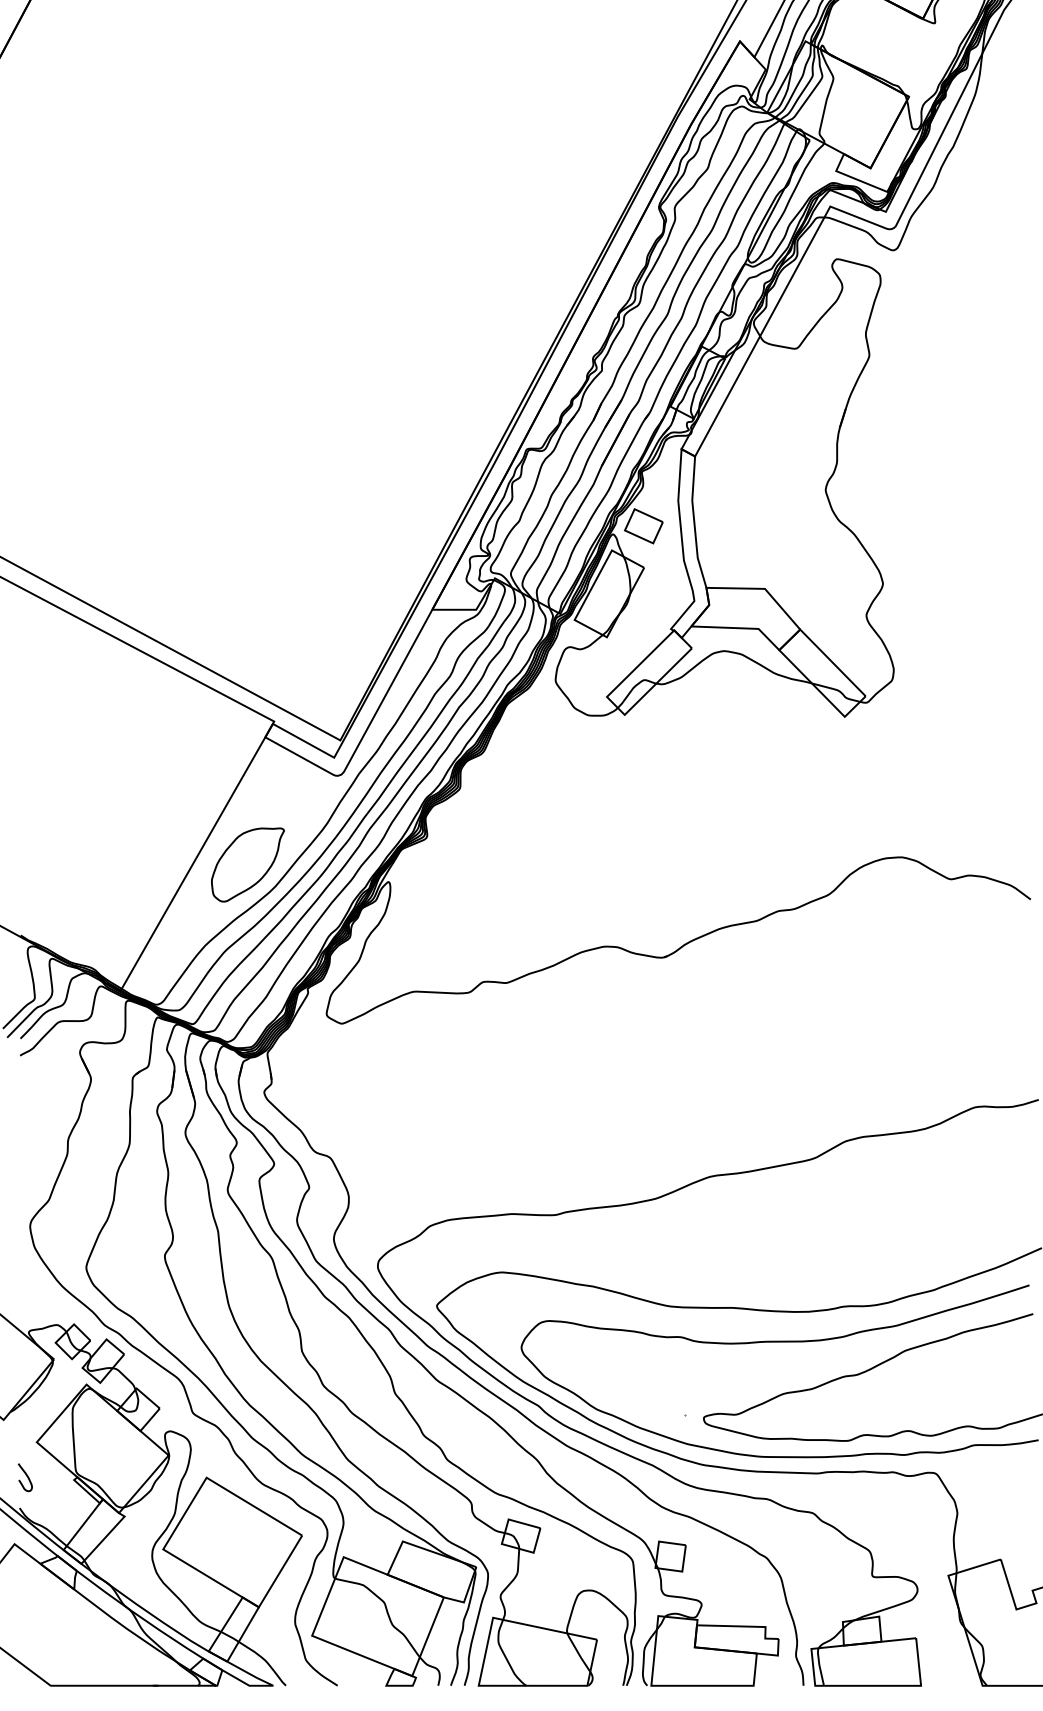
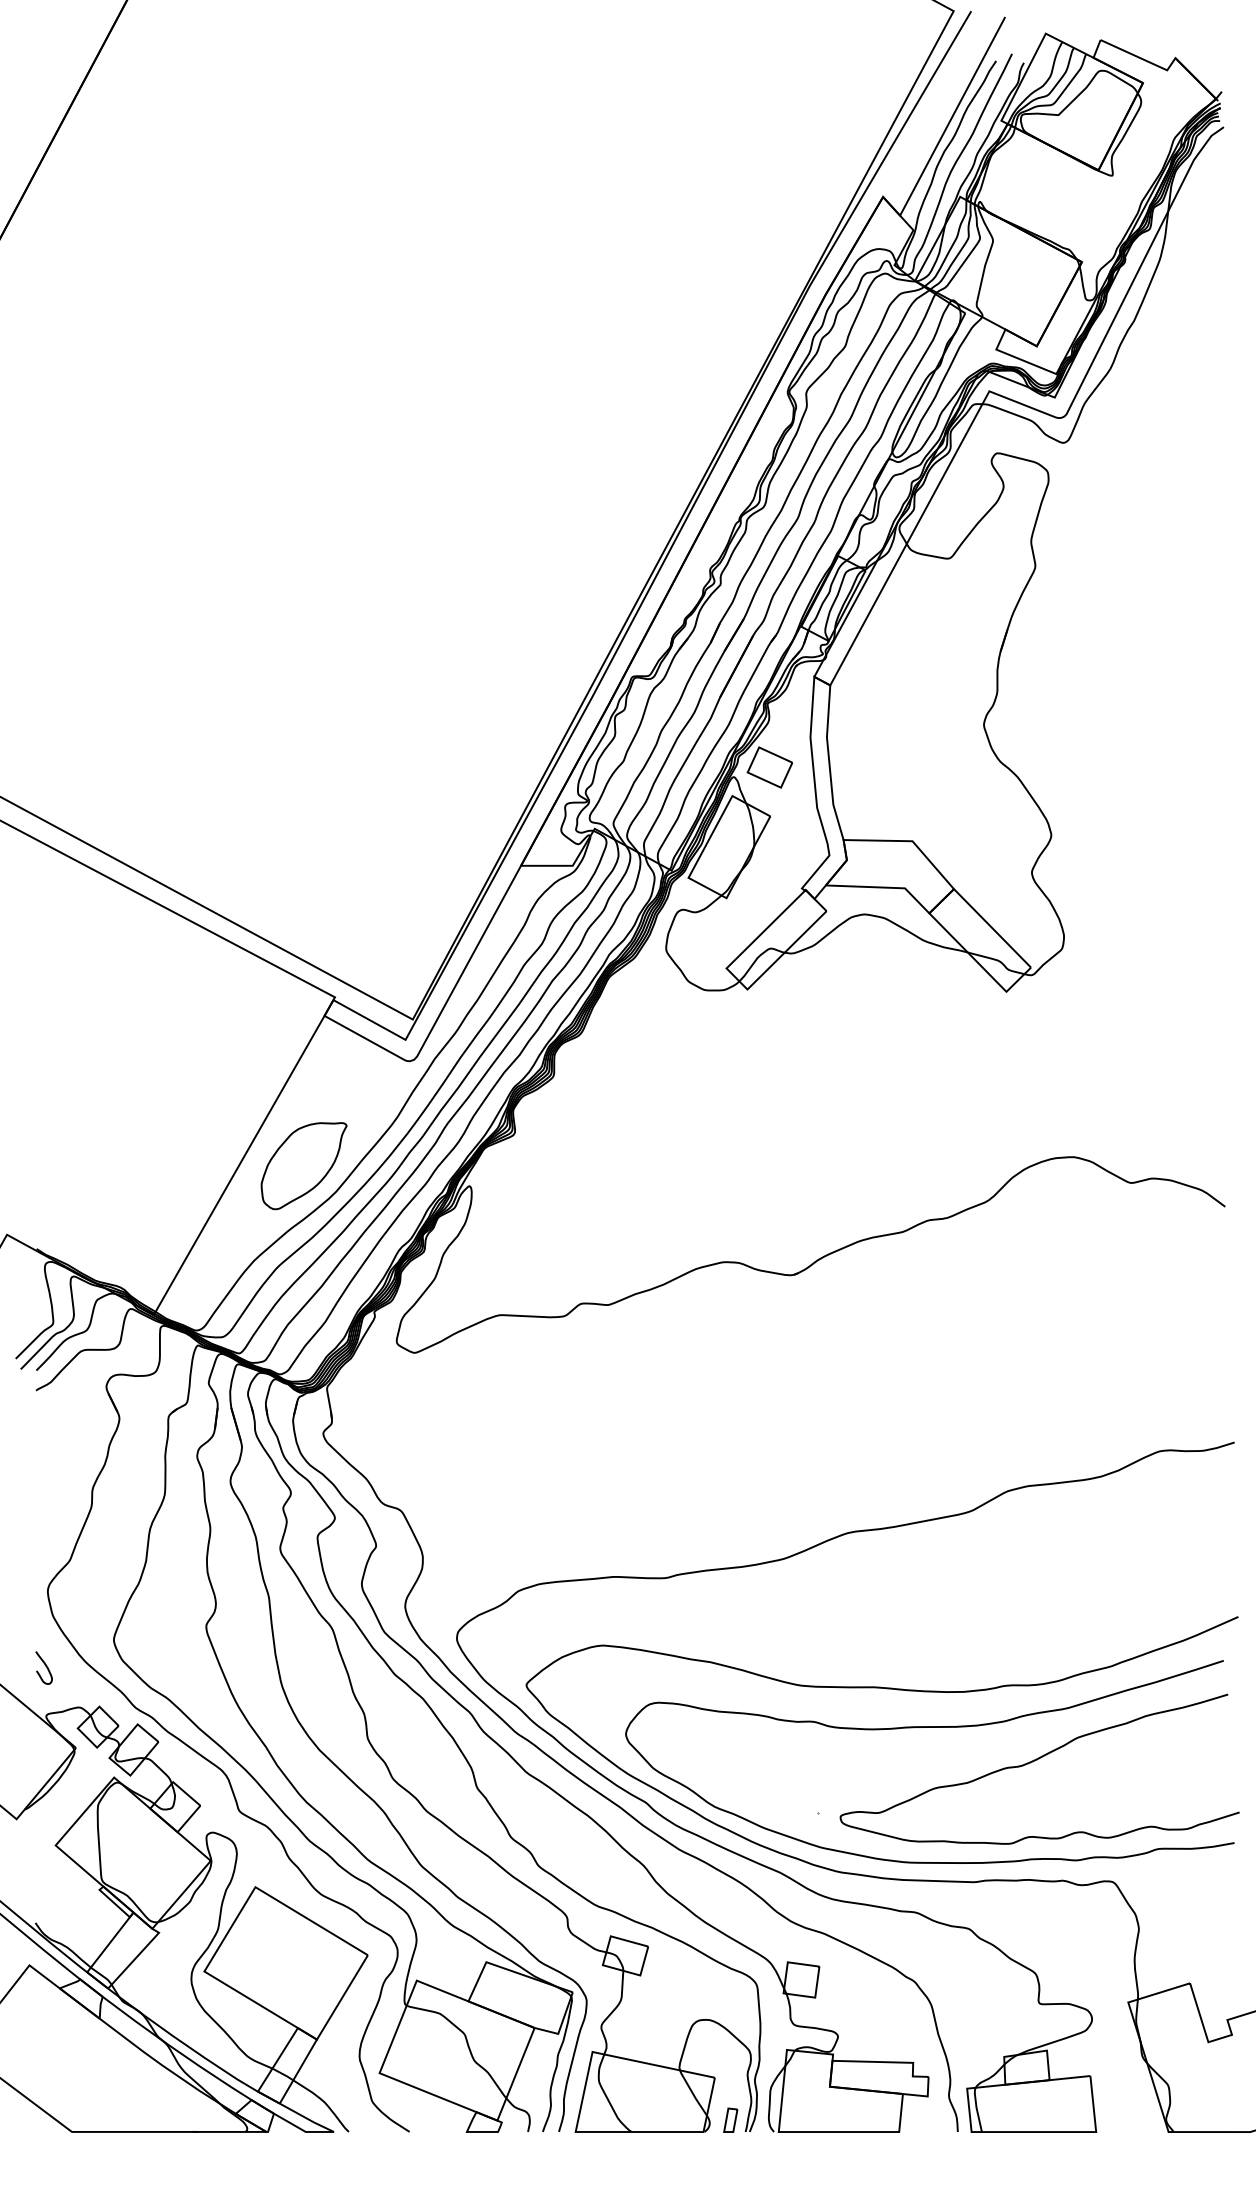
curve: (25, 1475) -> (44, 1665), moved
part: (610, 1675) -> (730, 2119), added

